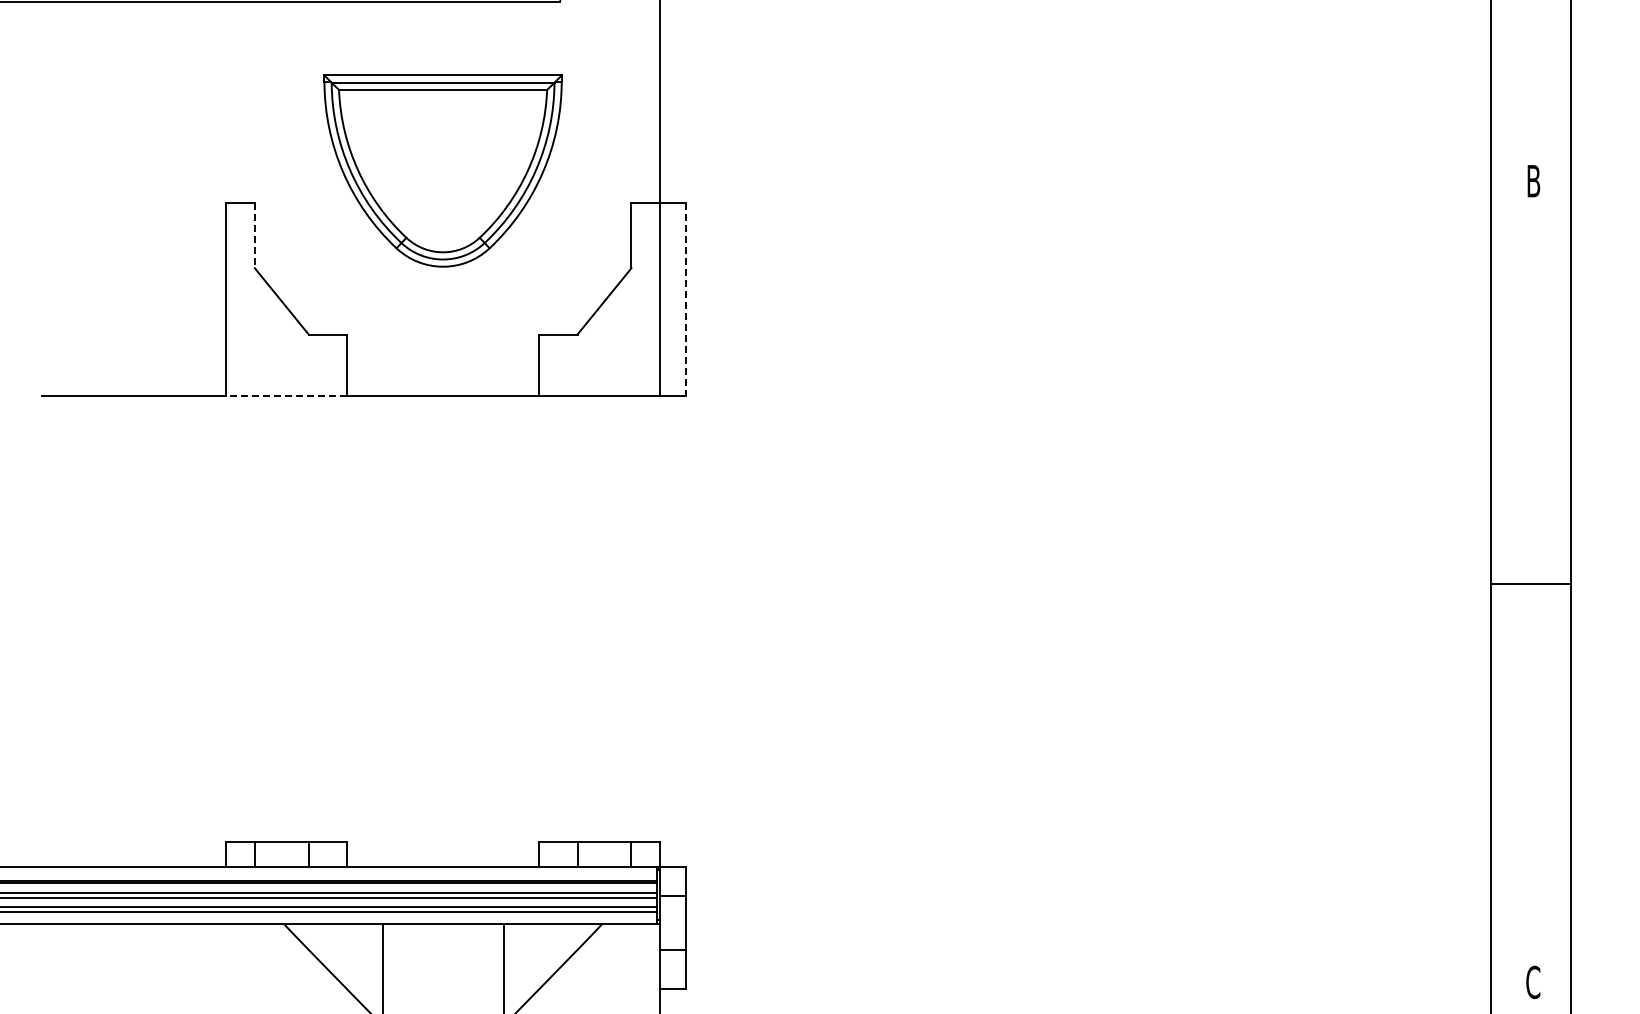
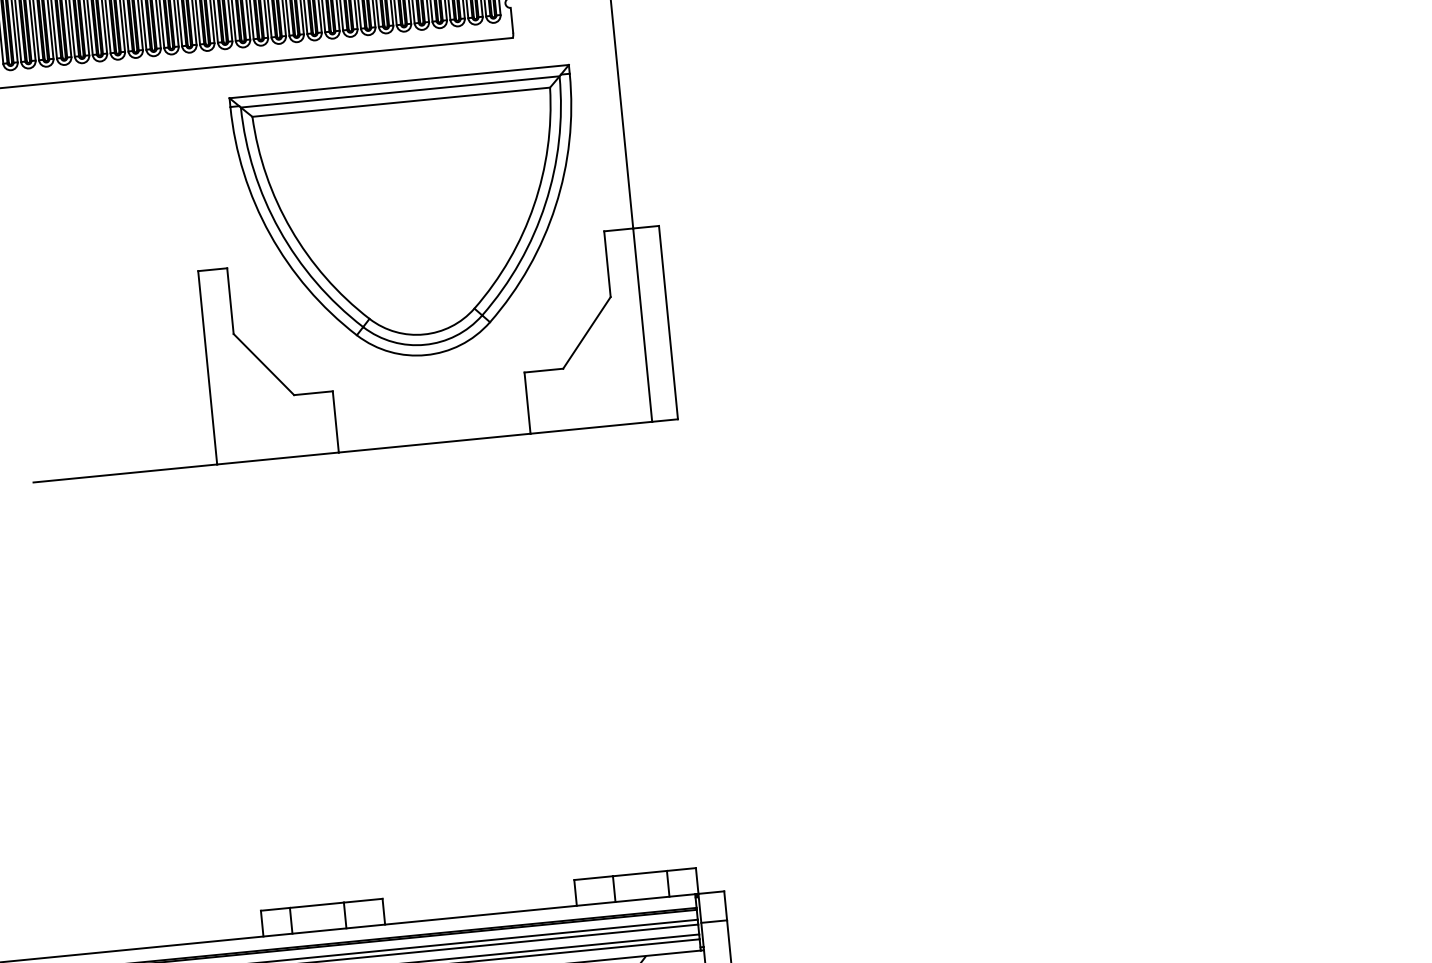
part: (442, 170) -> (411, 217), size x1.43
line: (254, 235) -> (230, 301), dashed -> solid
line: (686, 299) -> (668, 322), dashed -> solid
line: (286, 395) -> (277, 458), dashed -> solid

